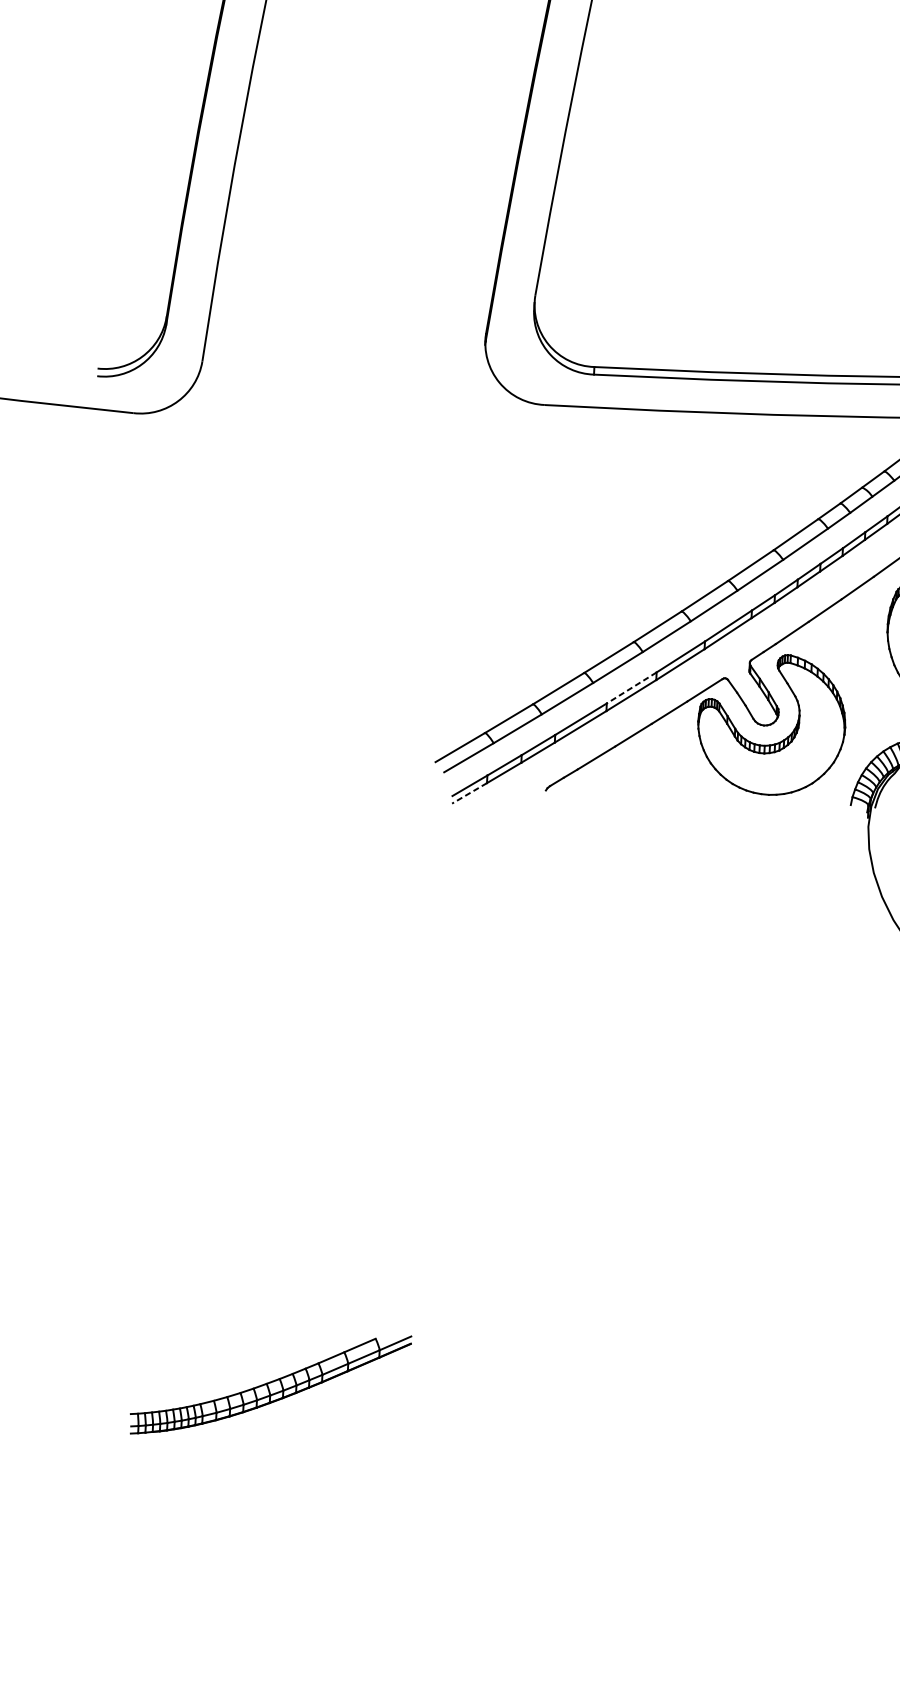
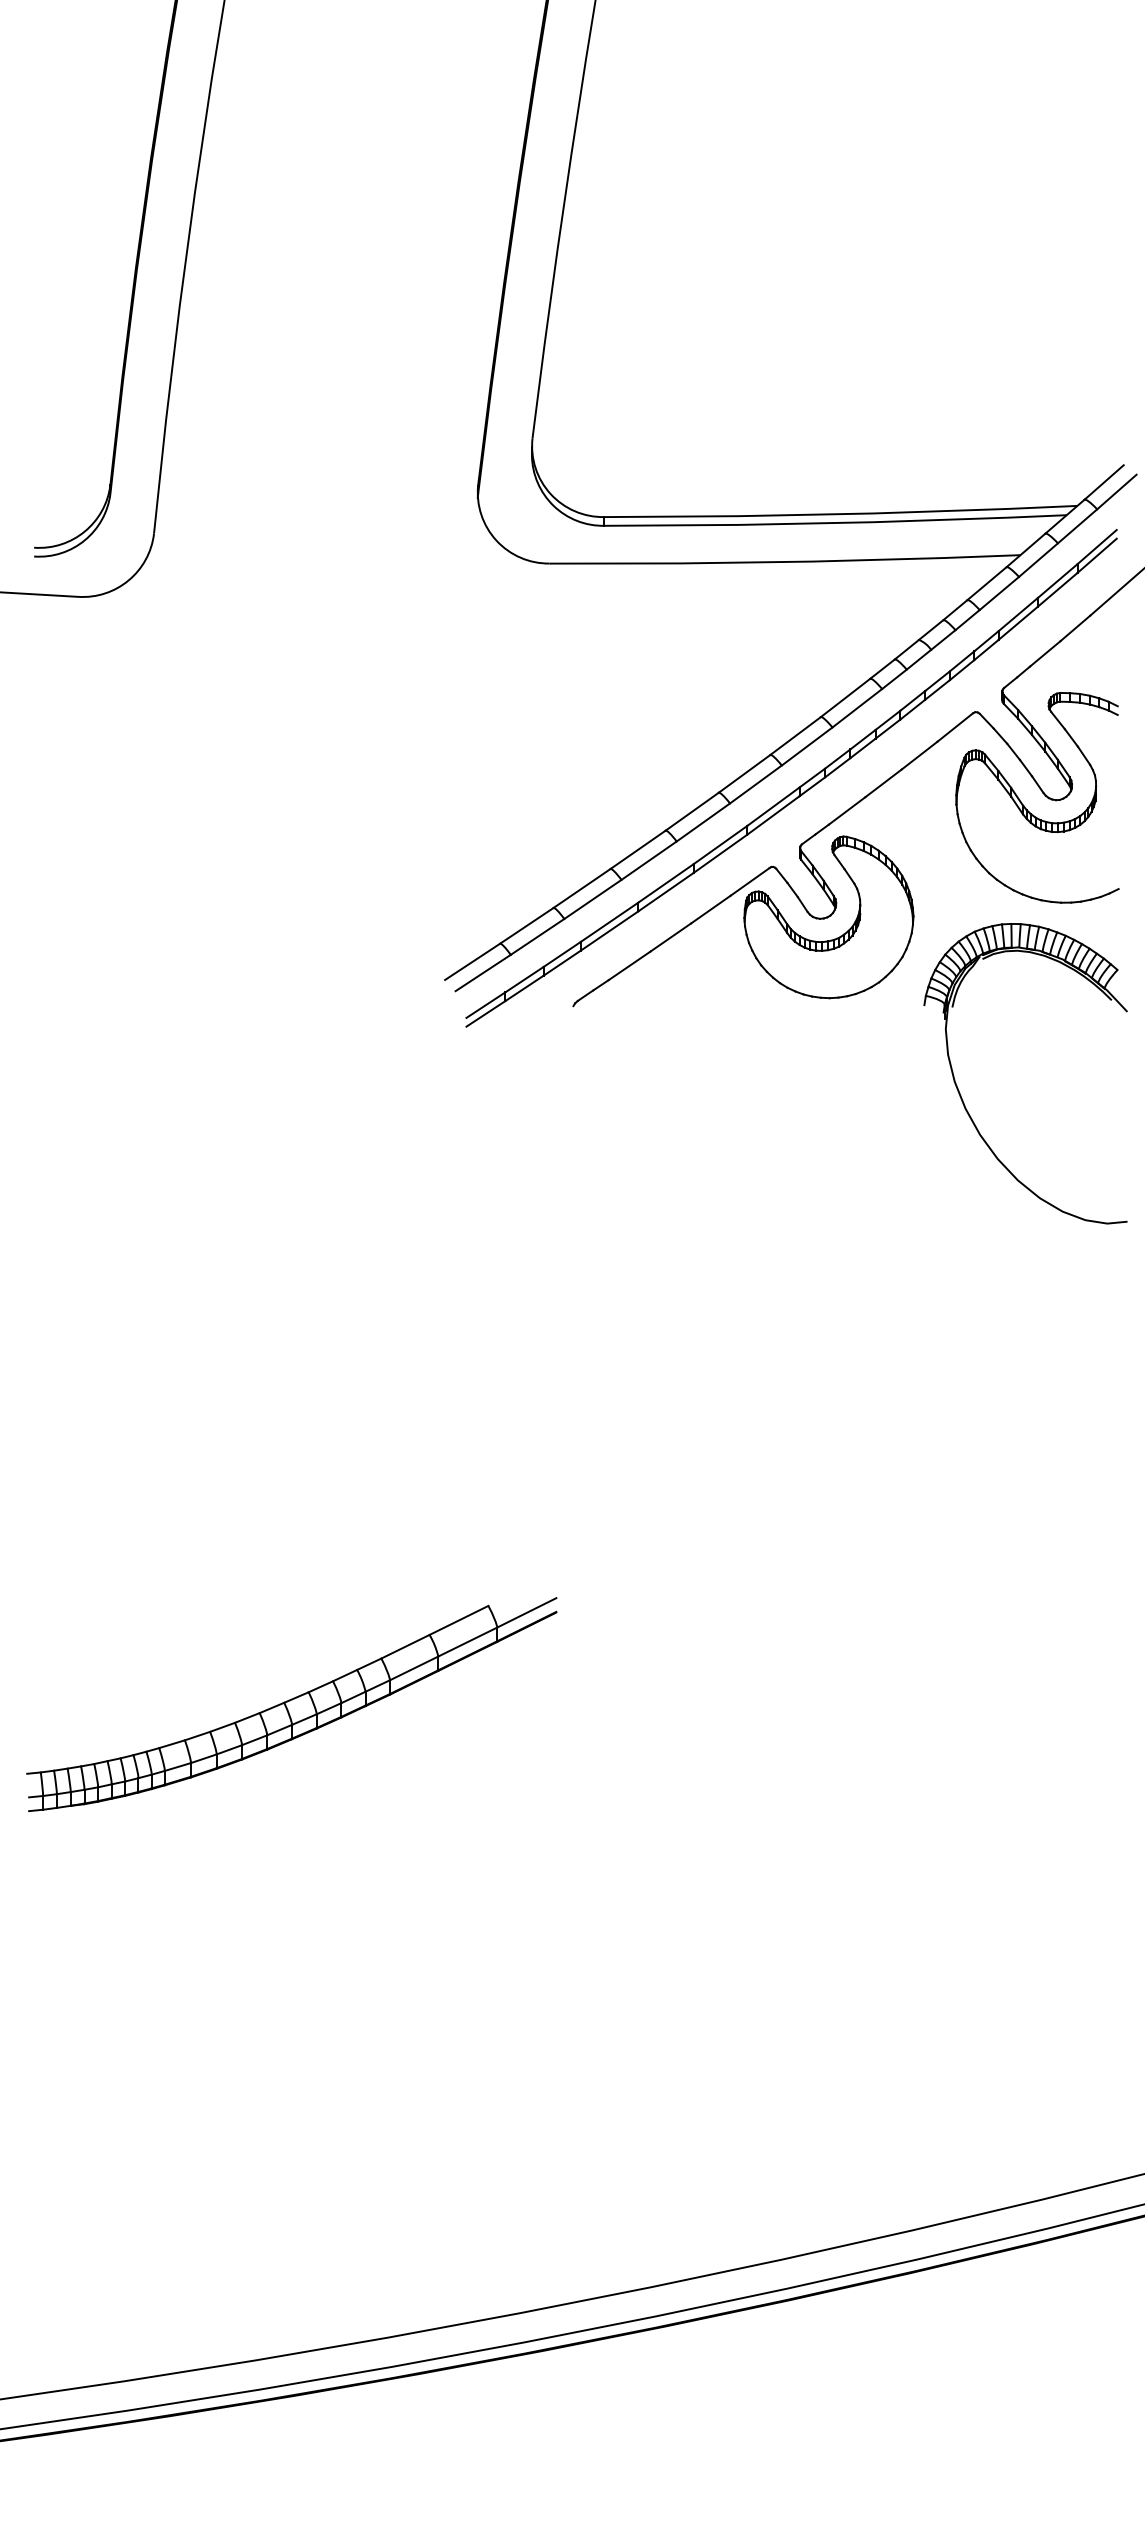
line: (632, 688) -> (666, 883), dashed -> solid
line: (469, 793) -> (485, 1014), dashed -> solid
part: (270, 1384) -> (291, 1704), size x1.67

